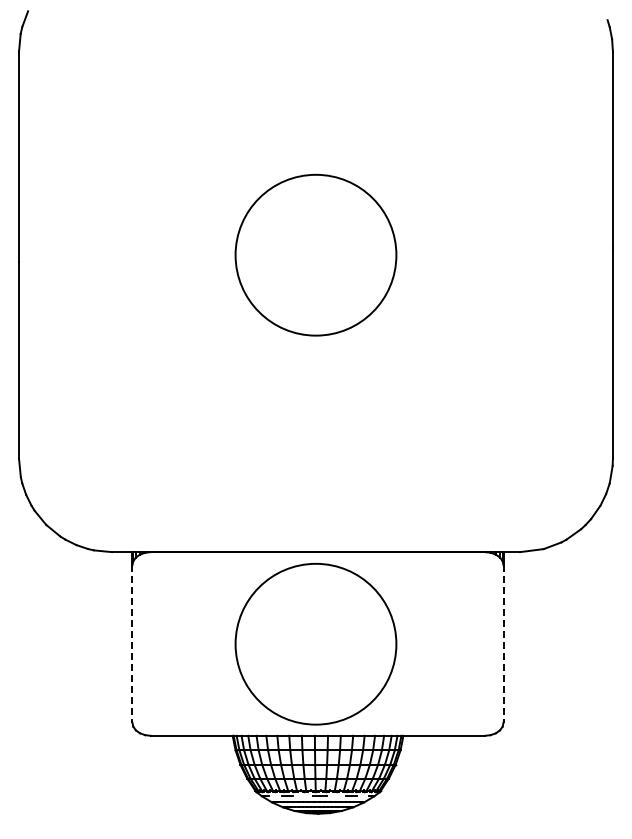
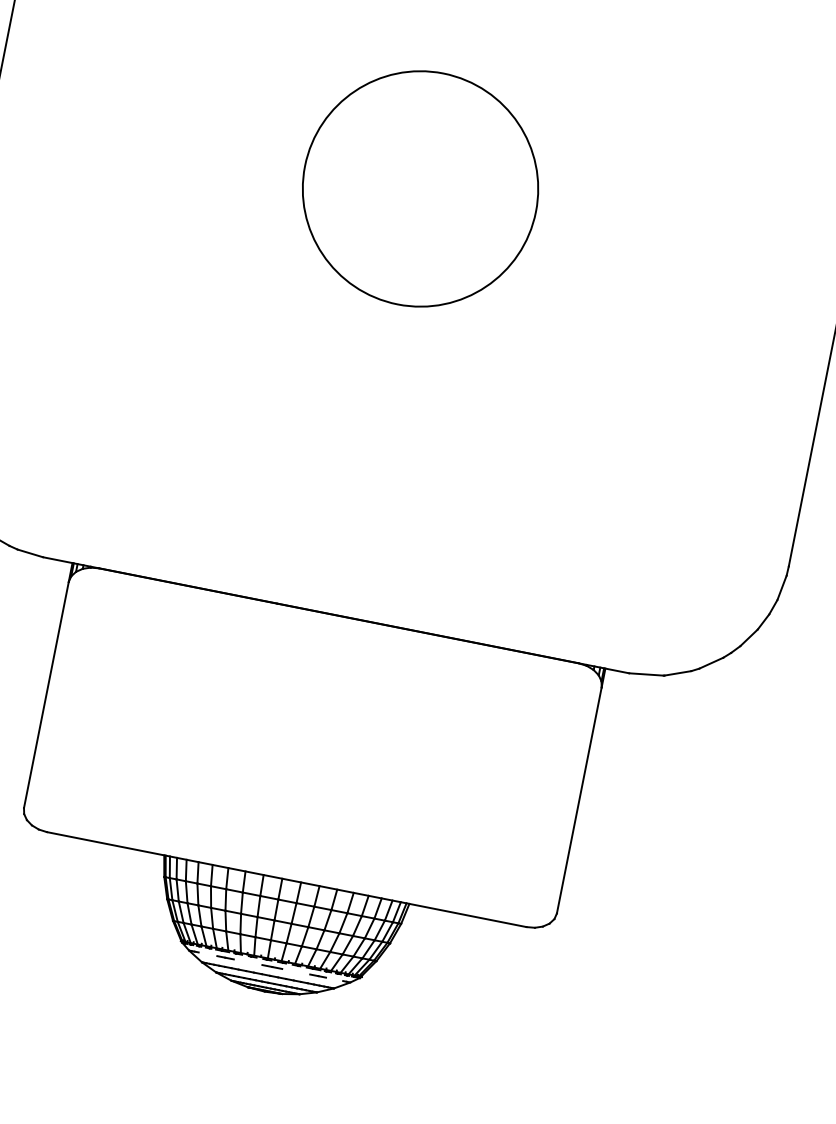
line: (132, 643) -> (46, 694), dashed -> solid
circle: (315, 643) -> (309, 746), removed
line: (503, 643) -> (579, 799), dashed -> solid

